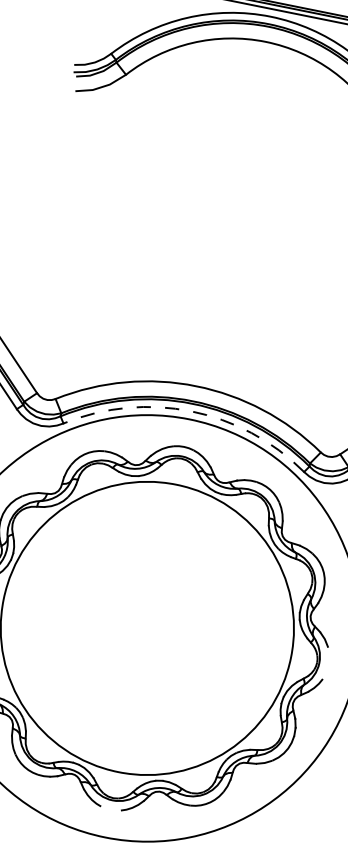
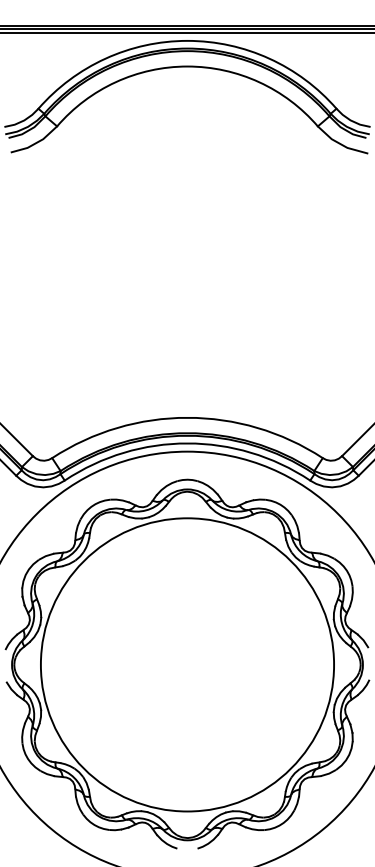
arc: (191, 411) -> (187, 443), dashed -> solid

